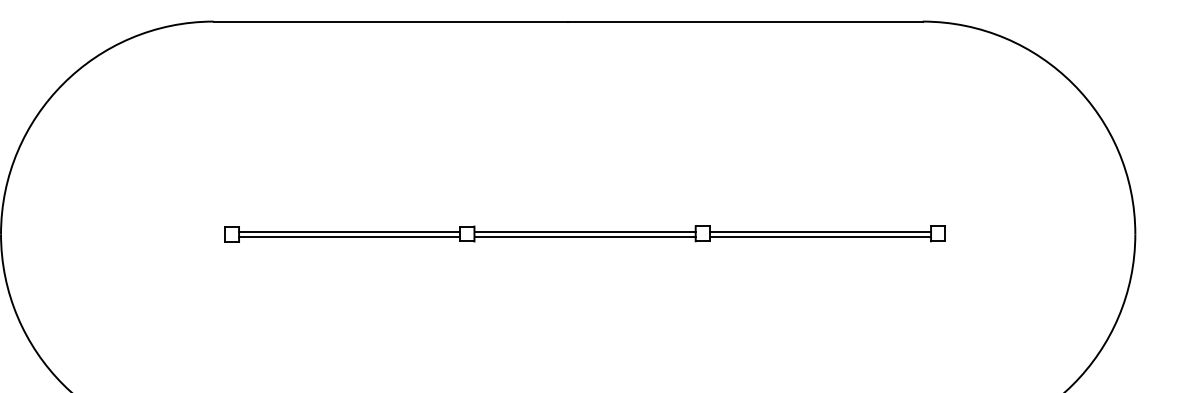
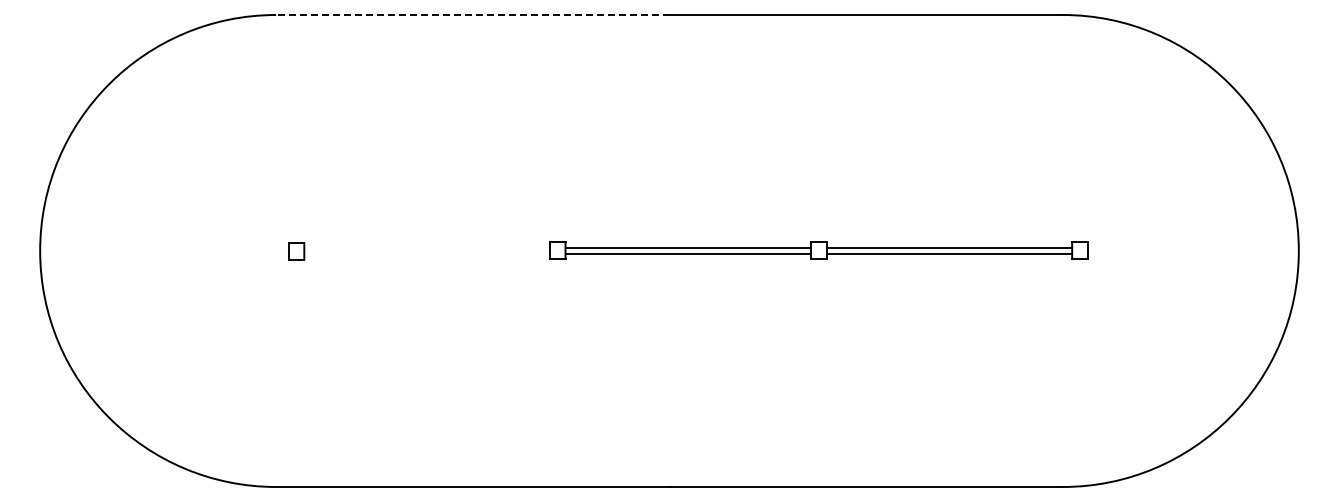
line: (390, 22) -> (472, 15), solid -> dashed
line: (349, 231) -> (426, 247), removed
line: (349, 236) -> (426, 253), removed

